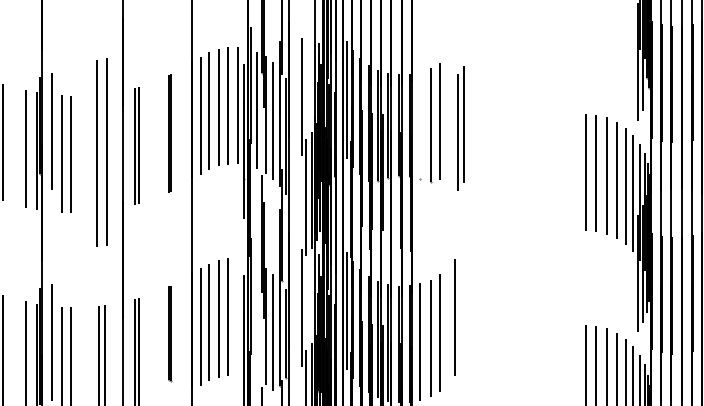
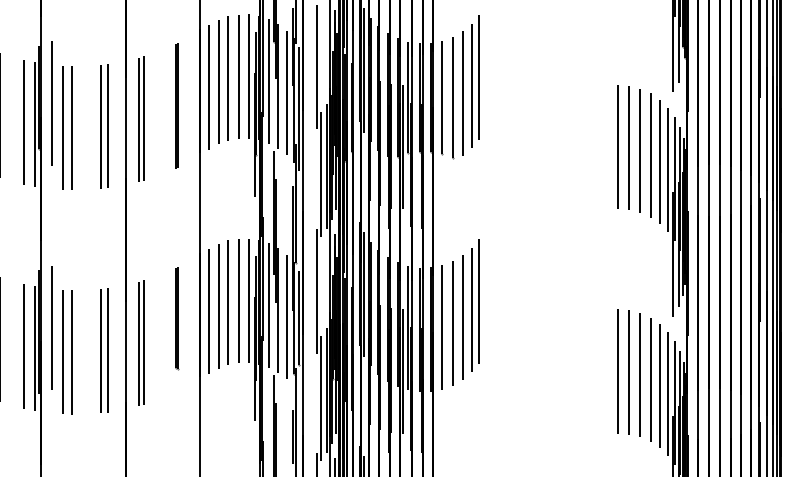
line: (420, 125) -> (442, 97), added
part: (461, 128) -> (475, 81), moved
part: (101, 152) -> (104, 126), size x0.62
line: (237, 316) -> (248, 300), added
line: (257, 321) -> (269, 305), added
line: (447, 325) -> (471, 309), added

